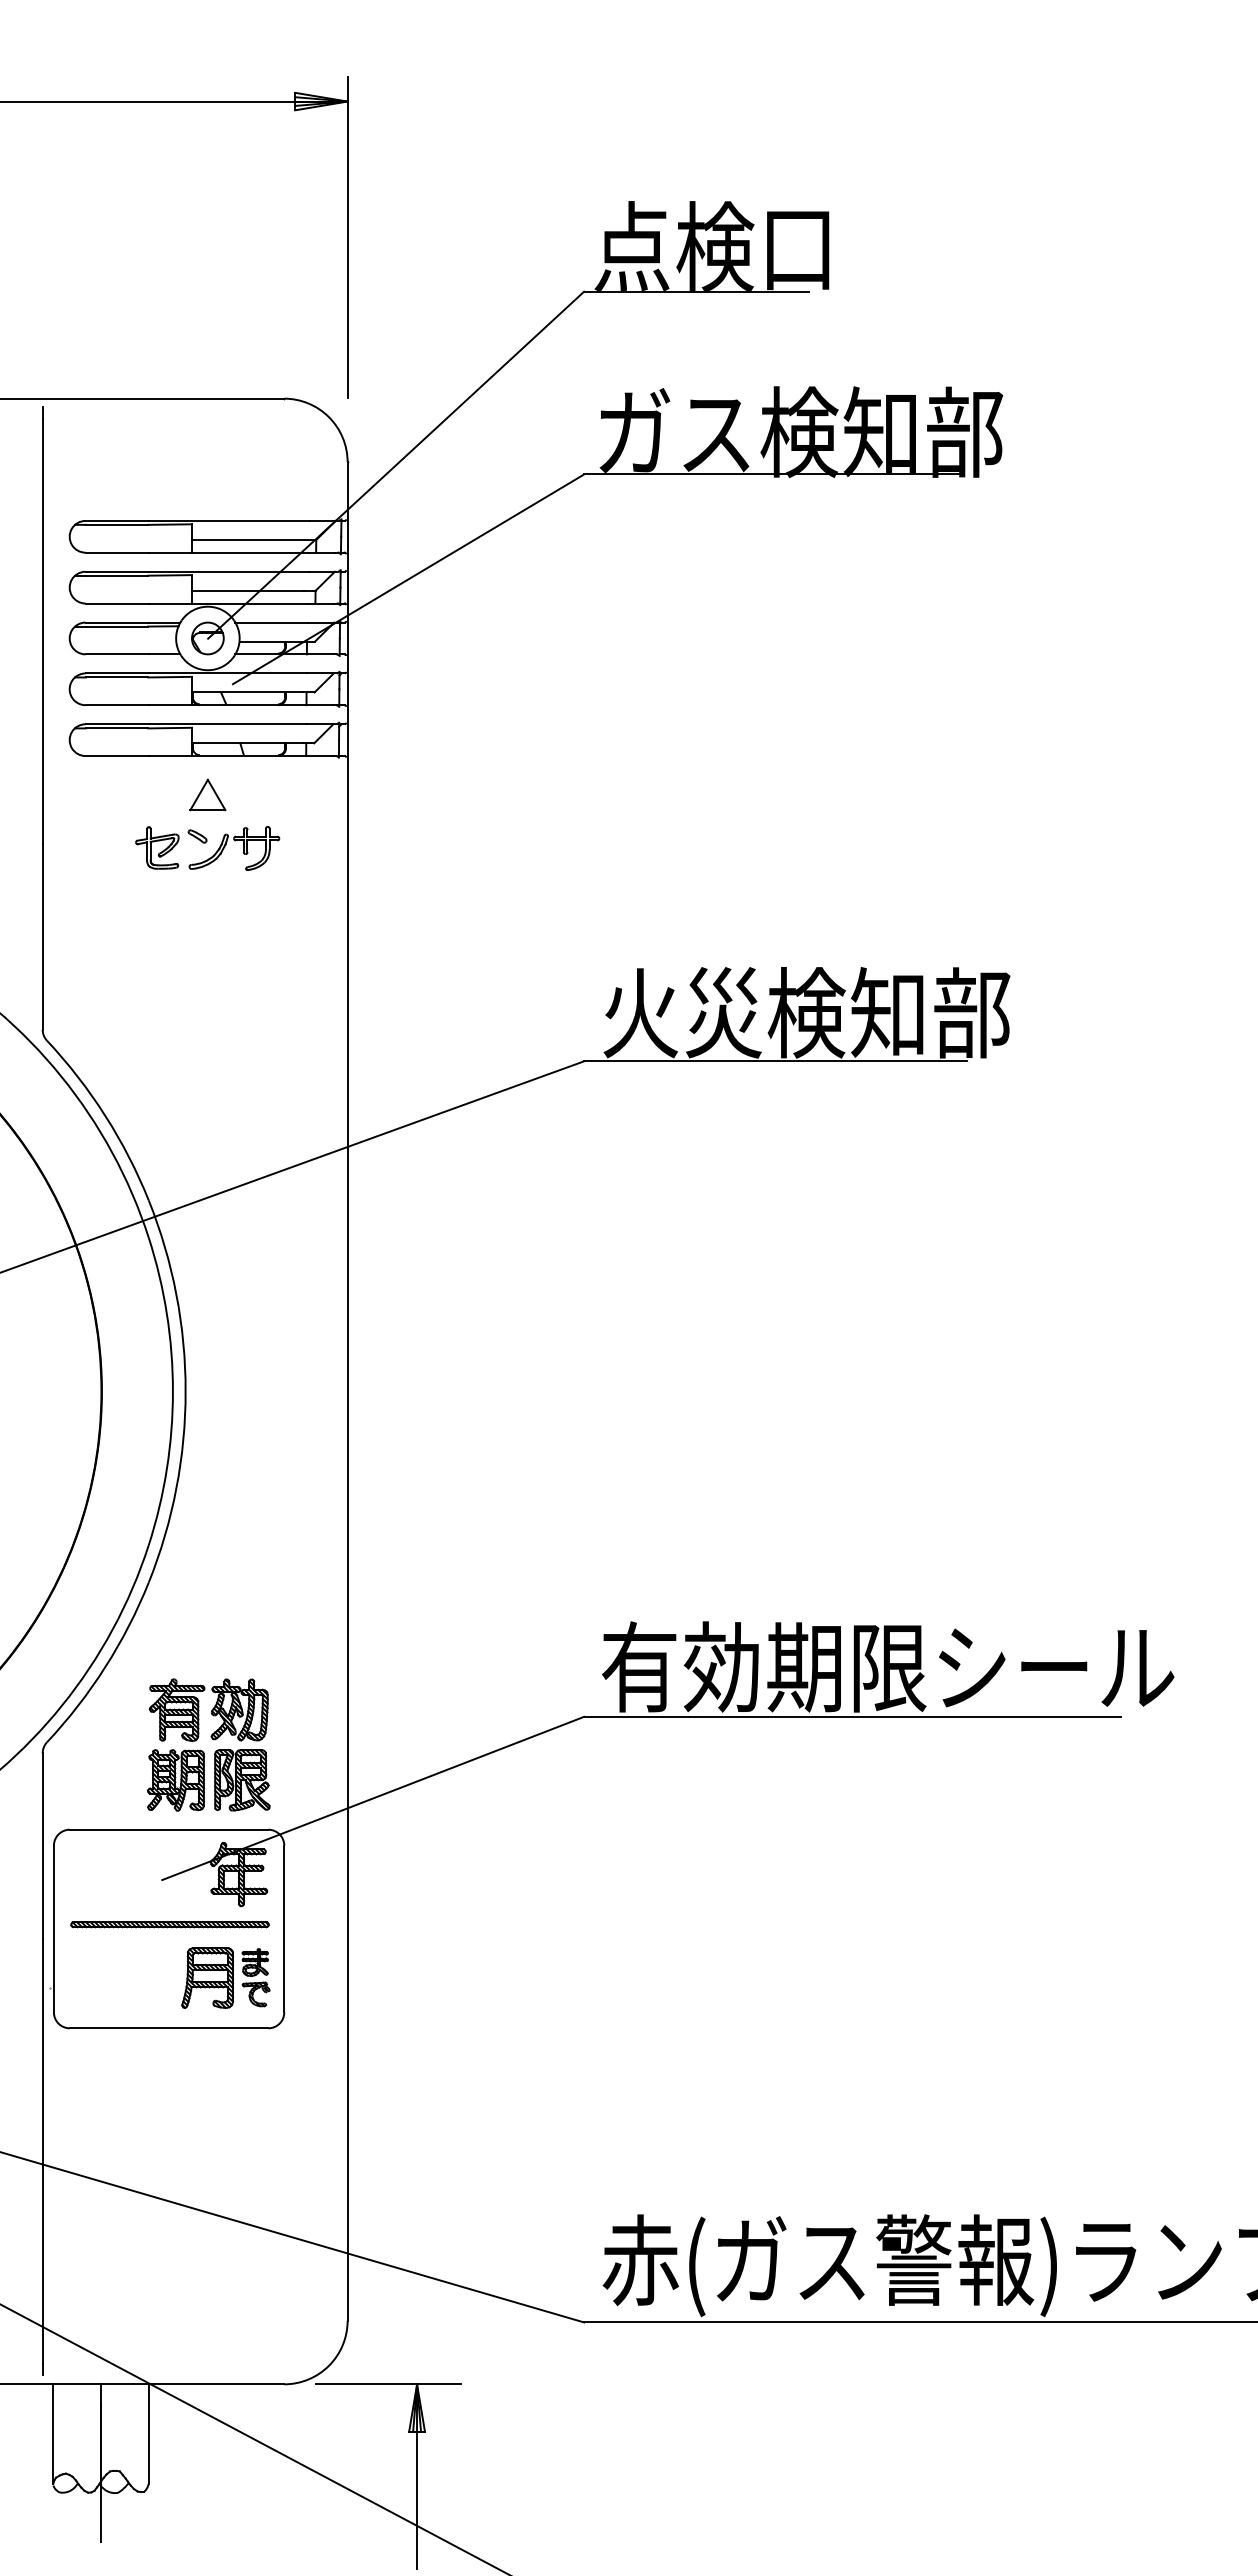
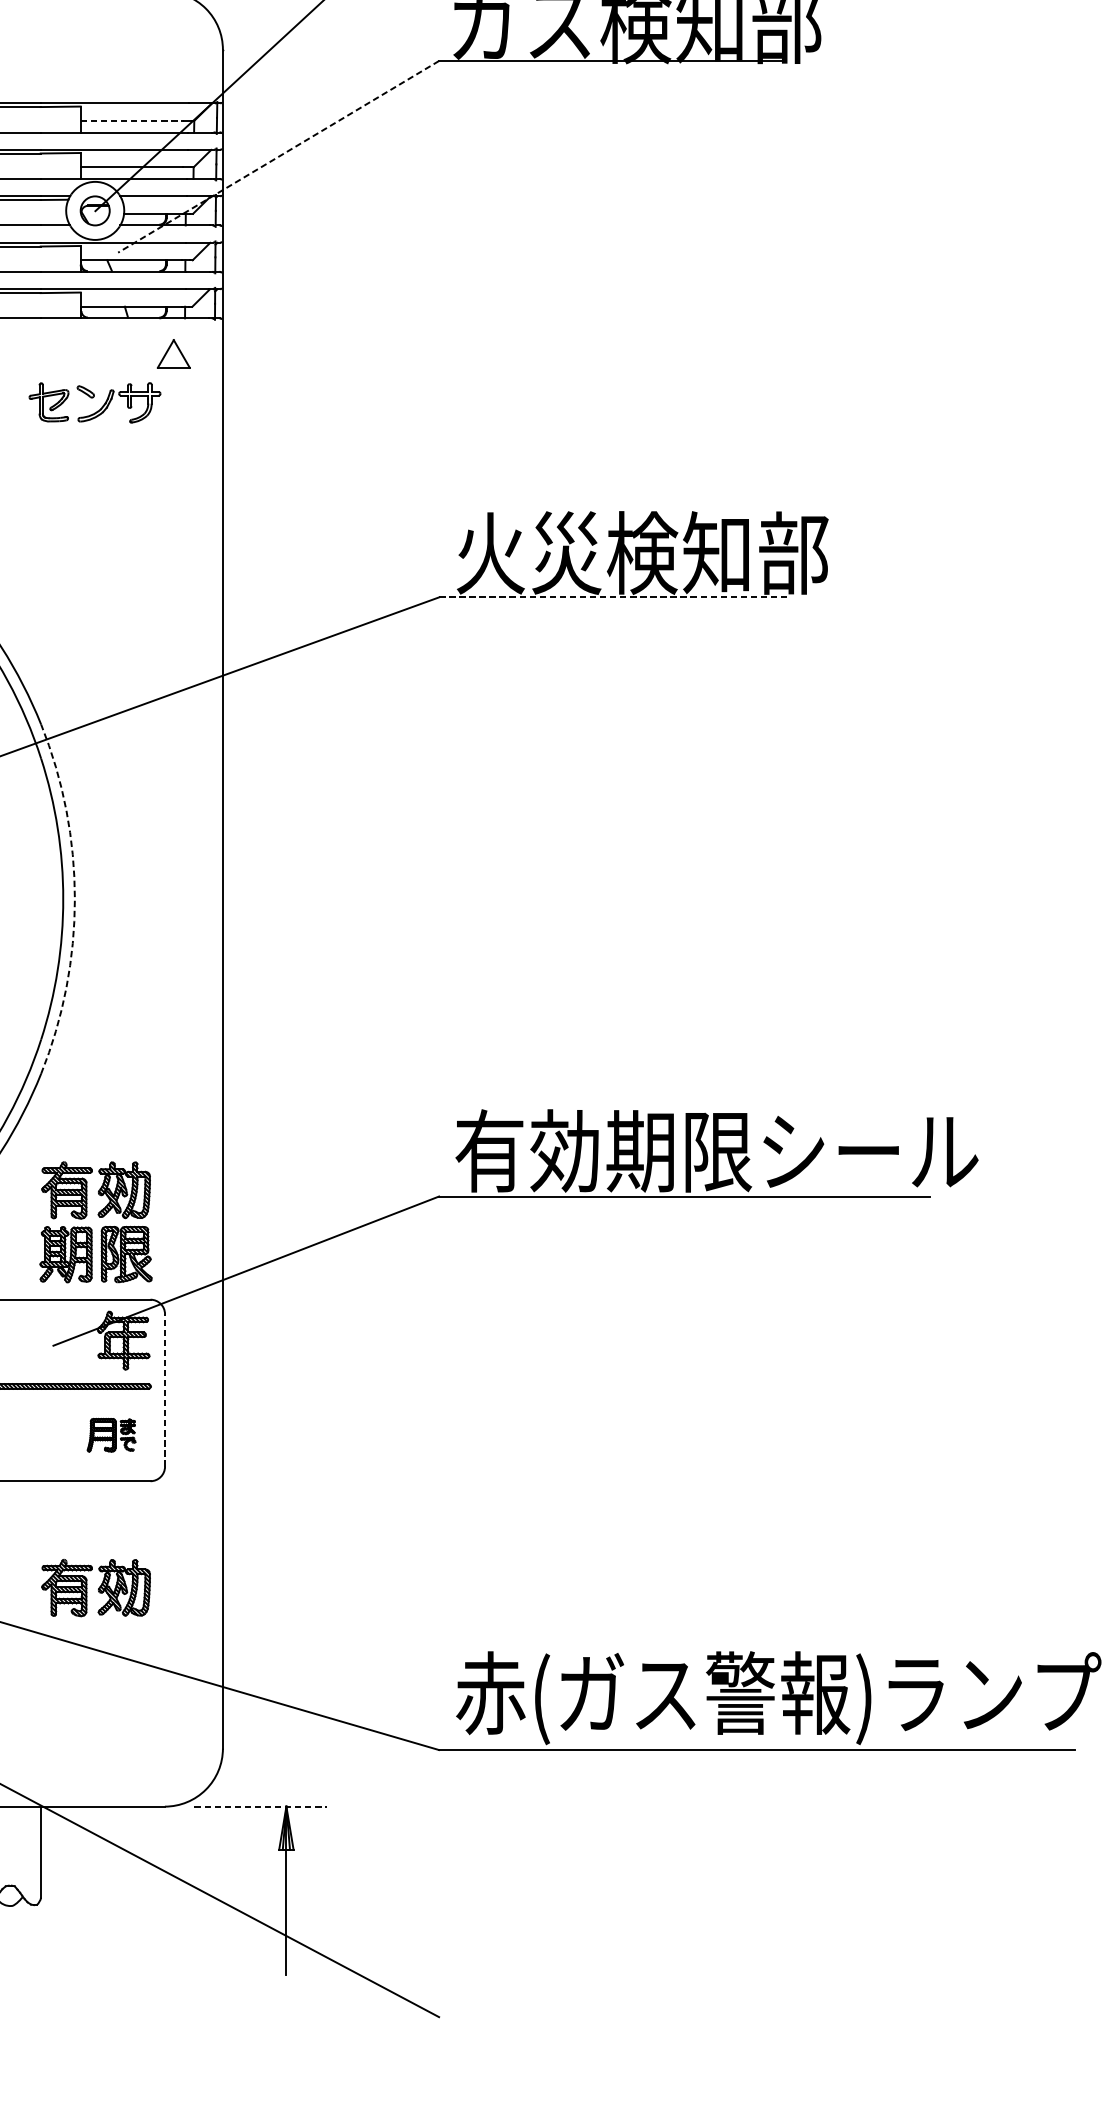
line: (248, 539) -> (132, 120), solid -> dashed
line: (408, 579) -> (278, 157), solid -> dashed
part: (207, 794) -> (173, 353), moved
line: (776, 1061) -> (614, 597), solid -> dashed
arc: (185, 1391) -> (74, 899), solid -> dashed
line: (284, 1928) -> (165, 1389), solid -> dashed
part: (225, 1977) -> (111, 1434), size x0.6
part: (208, 2144) -> (95, 1587), added
line: (389, 2384) -> (261, 1806), solid -> dashed

